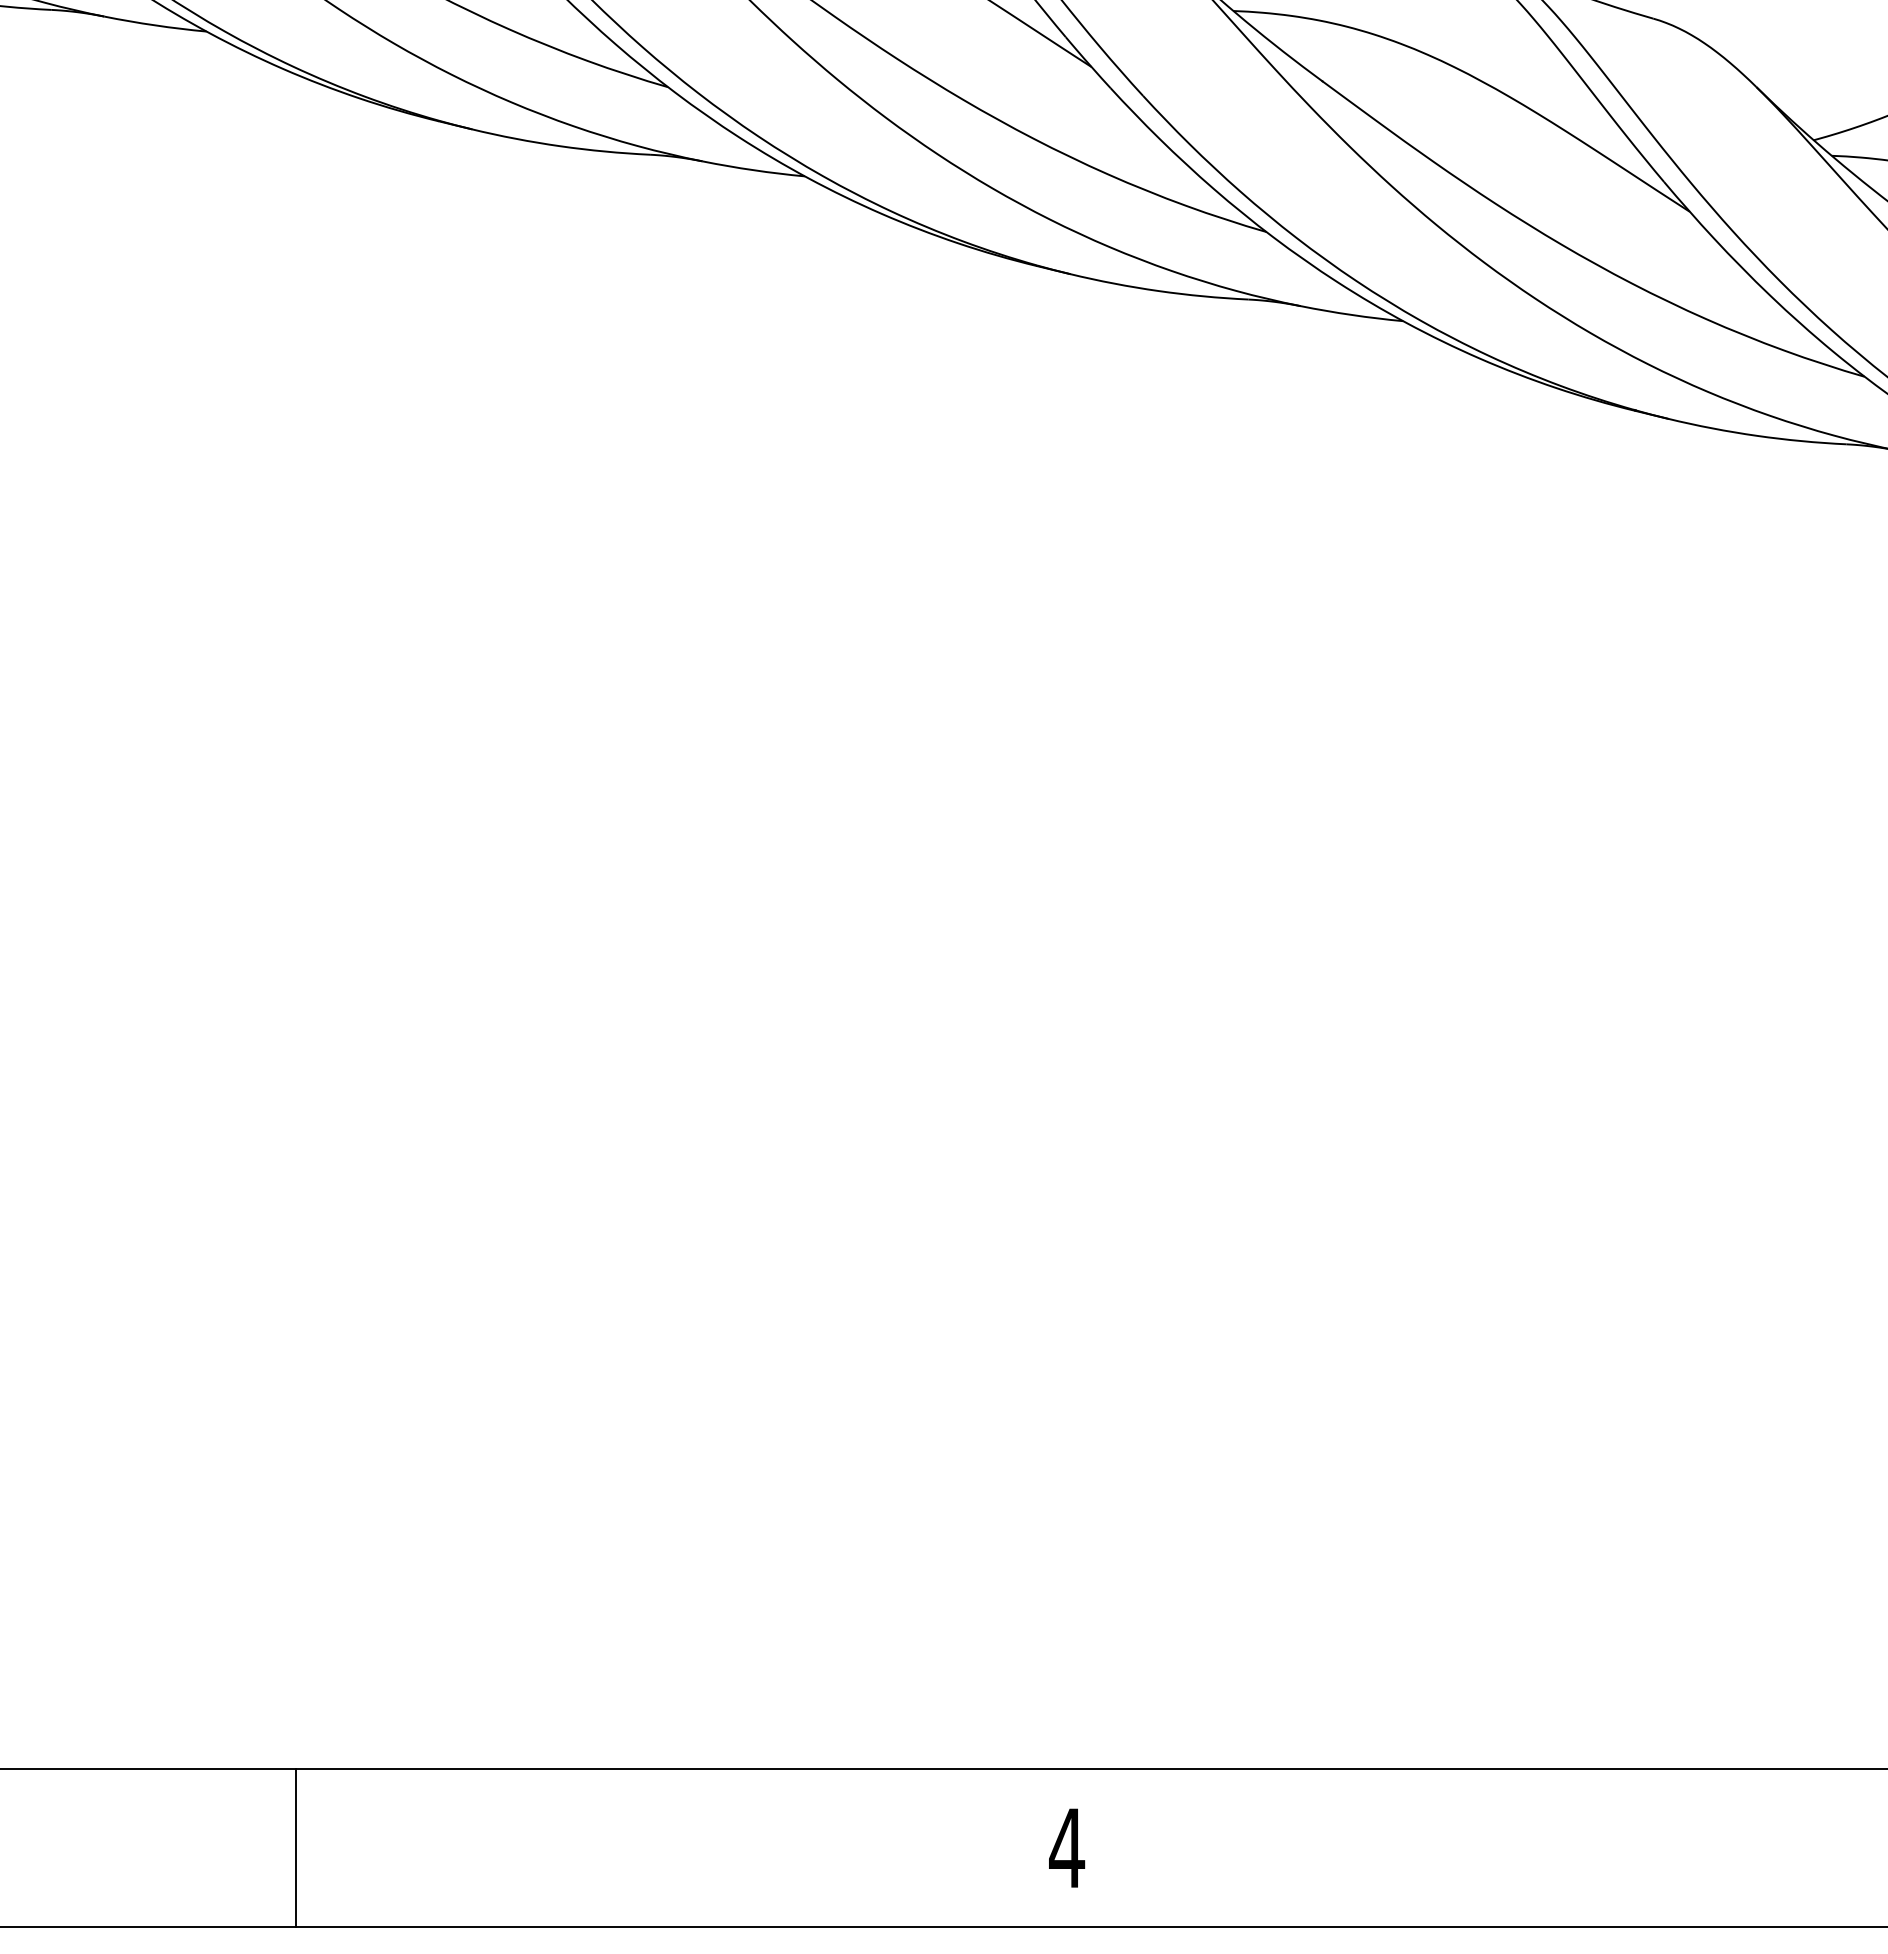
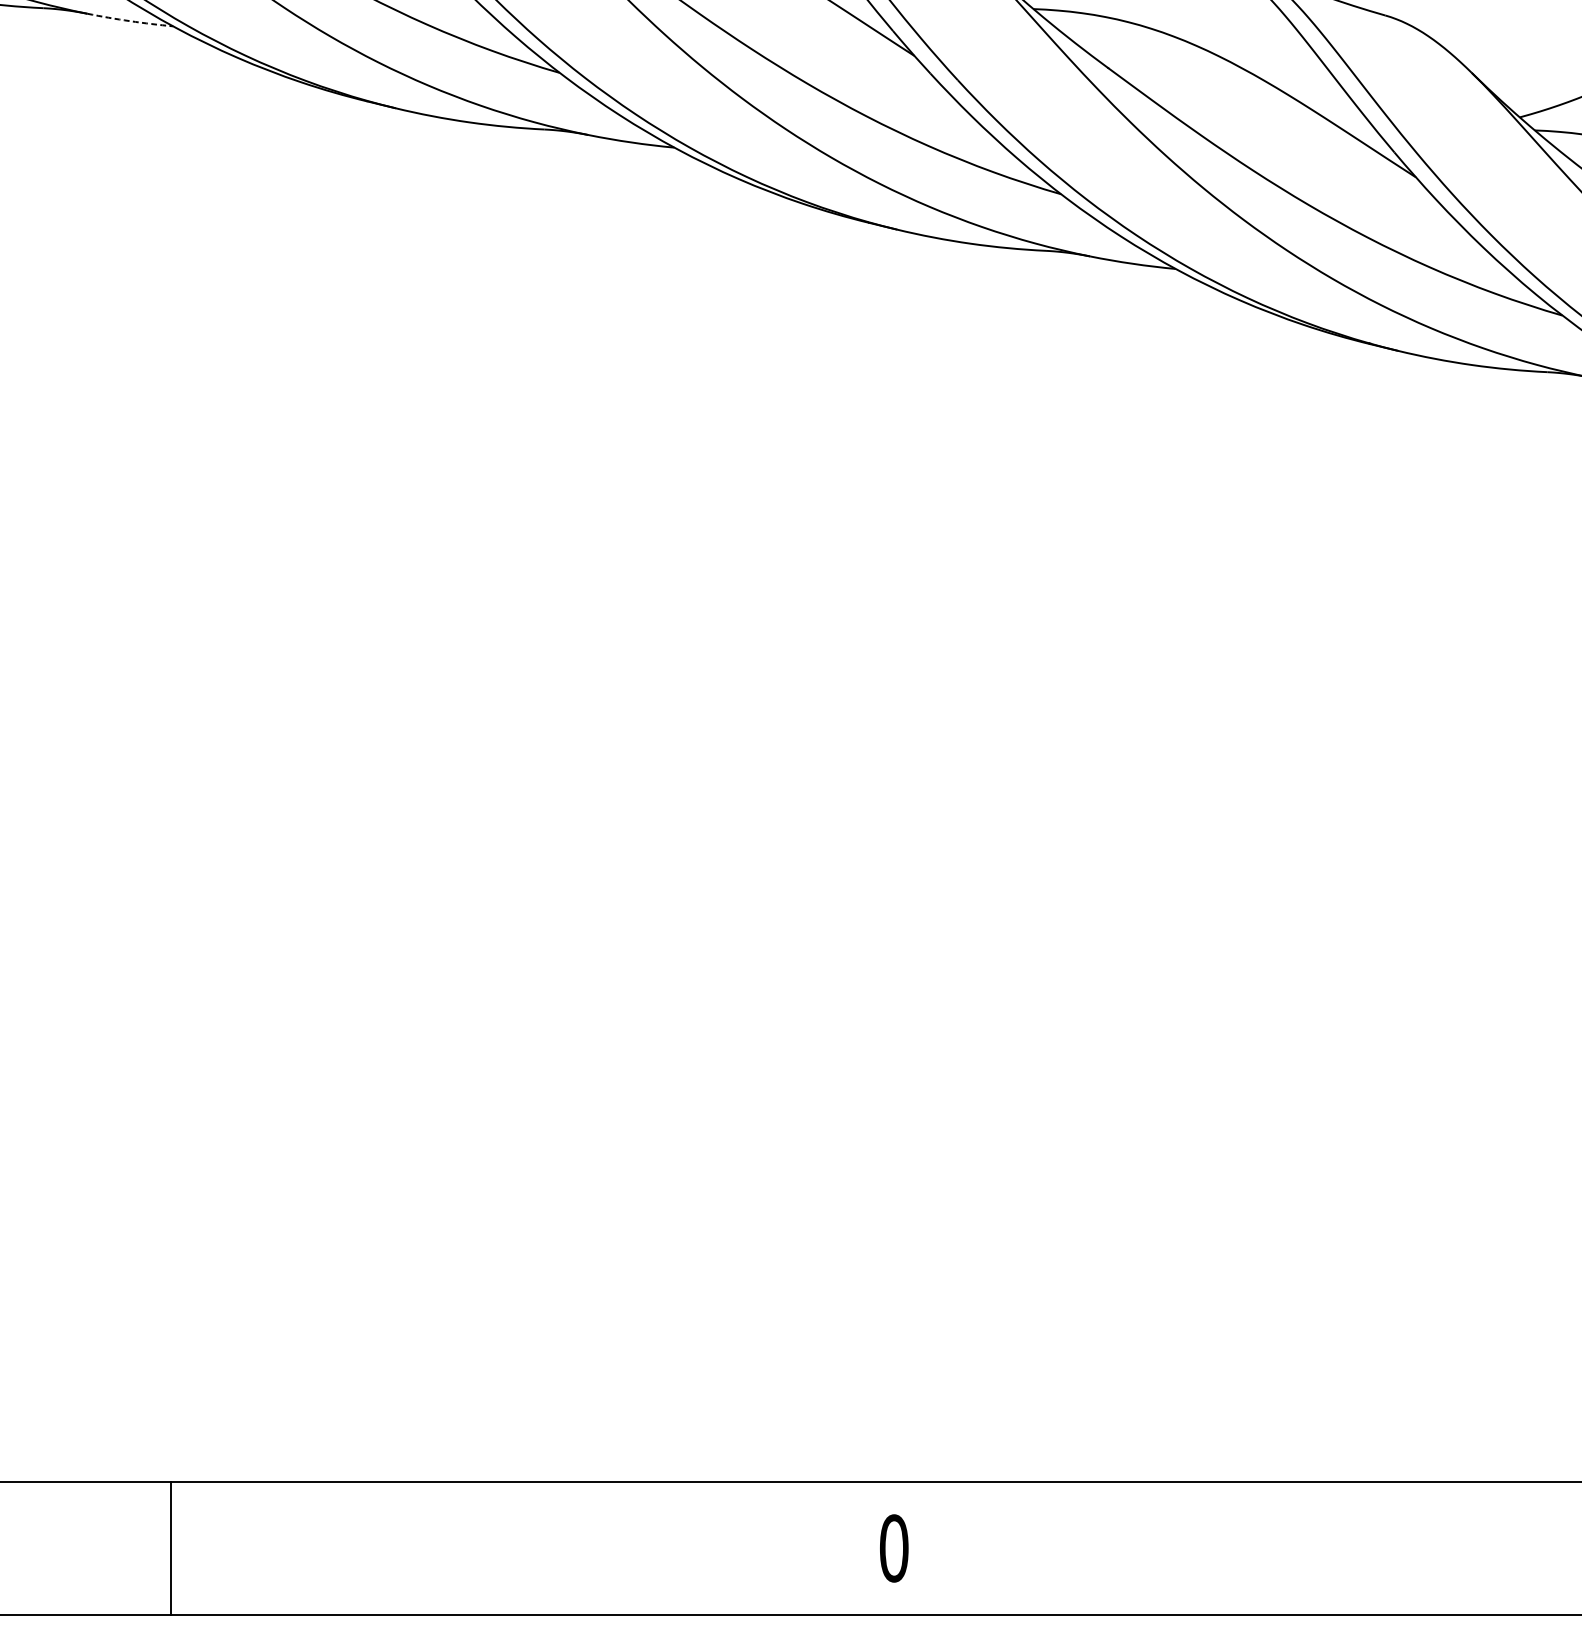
arc: (155, 25) -> (130, 21), solid -> dashed
line: (295, 1848) -> (171, 1548), moved
text: (1067, 1848) -> (894, 1548), 4 -> 0

